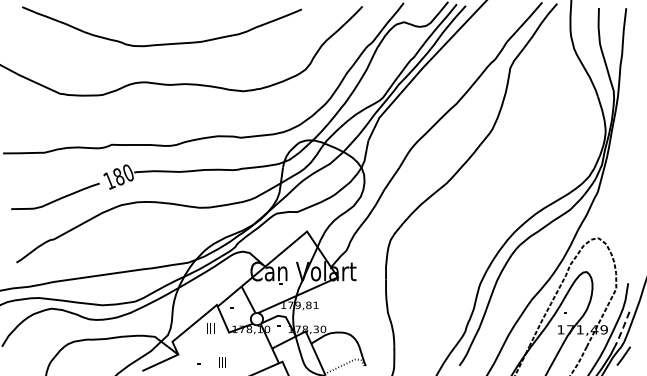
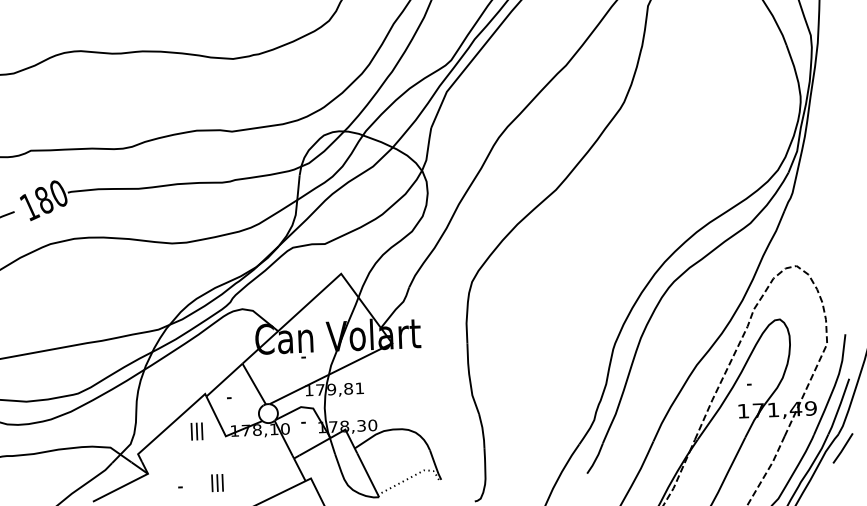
line: (622, 329) -> (839, 406), dashed -> solid

